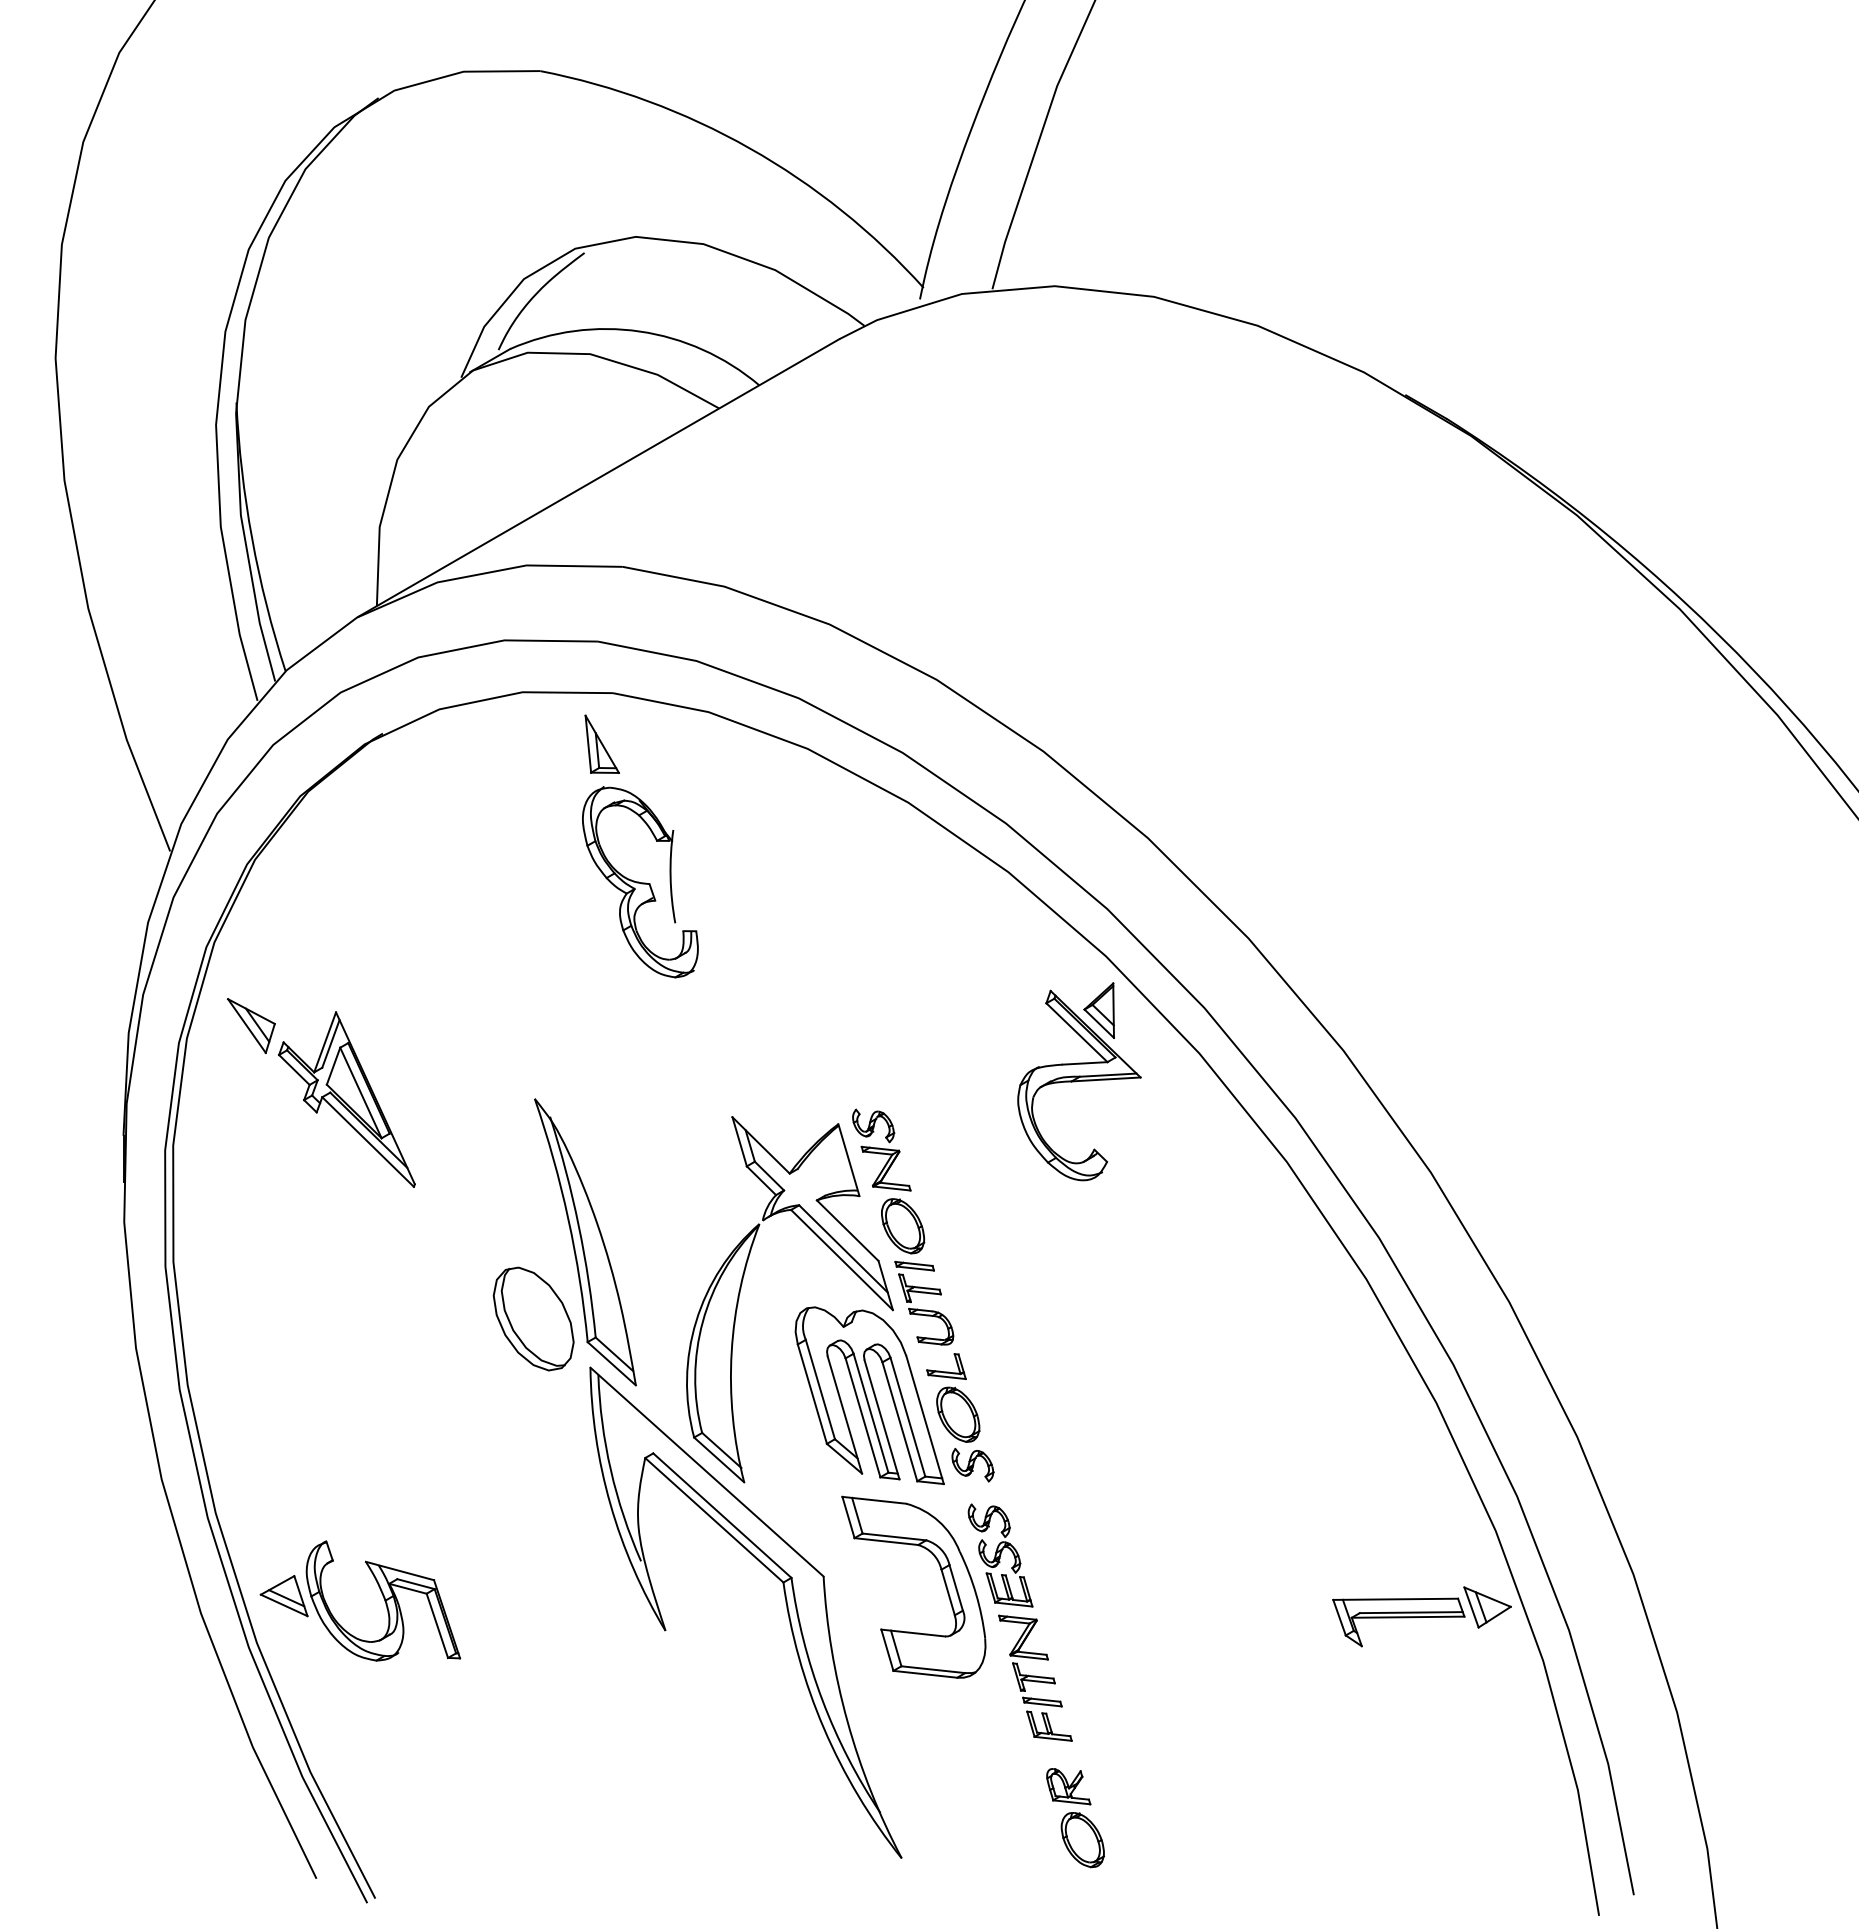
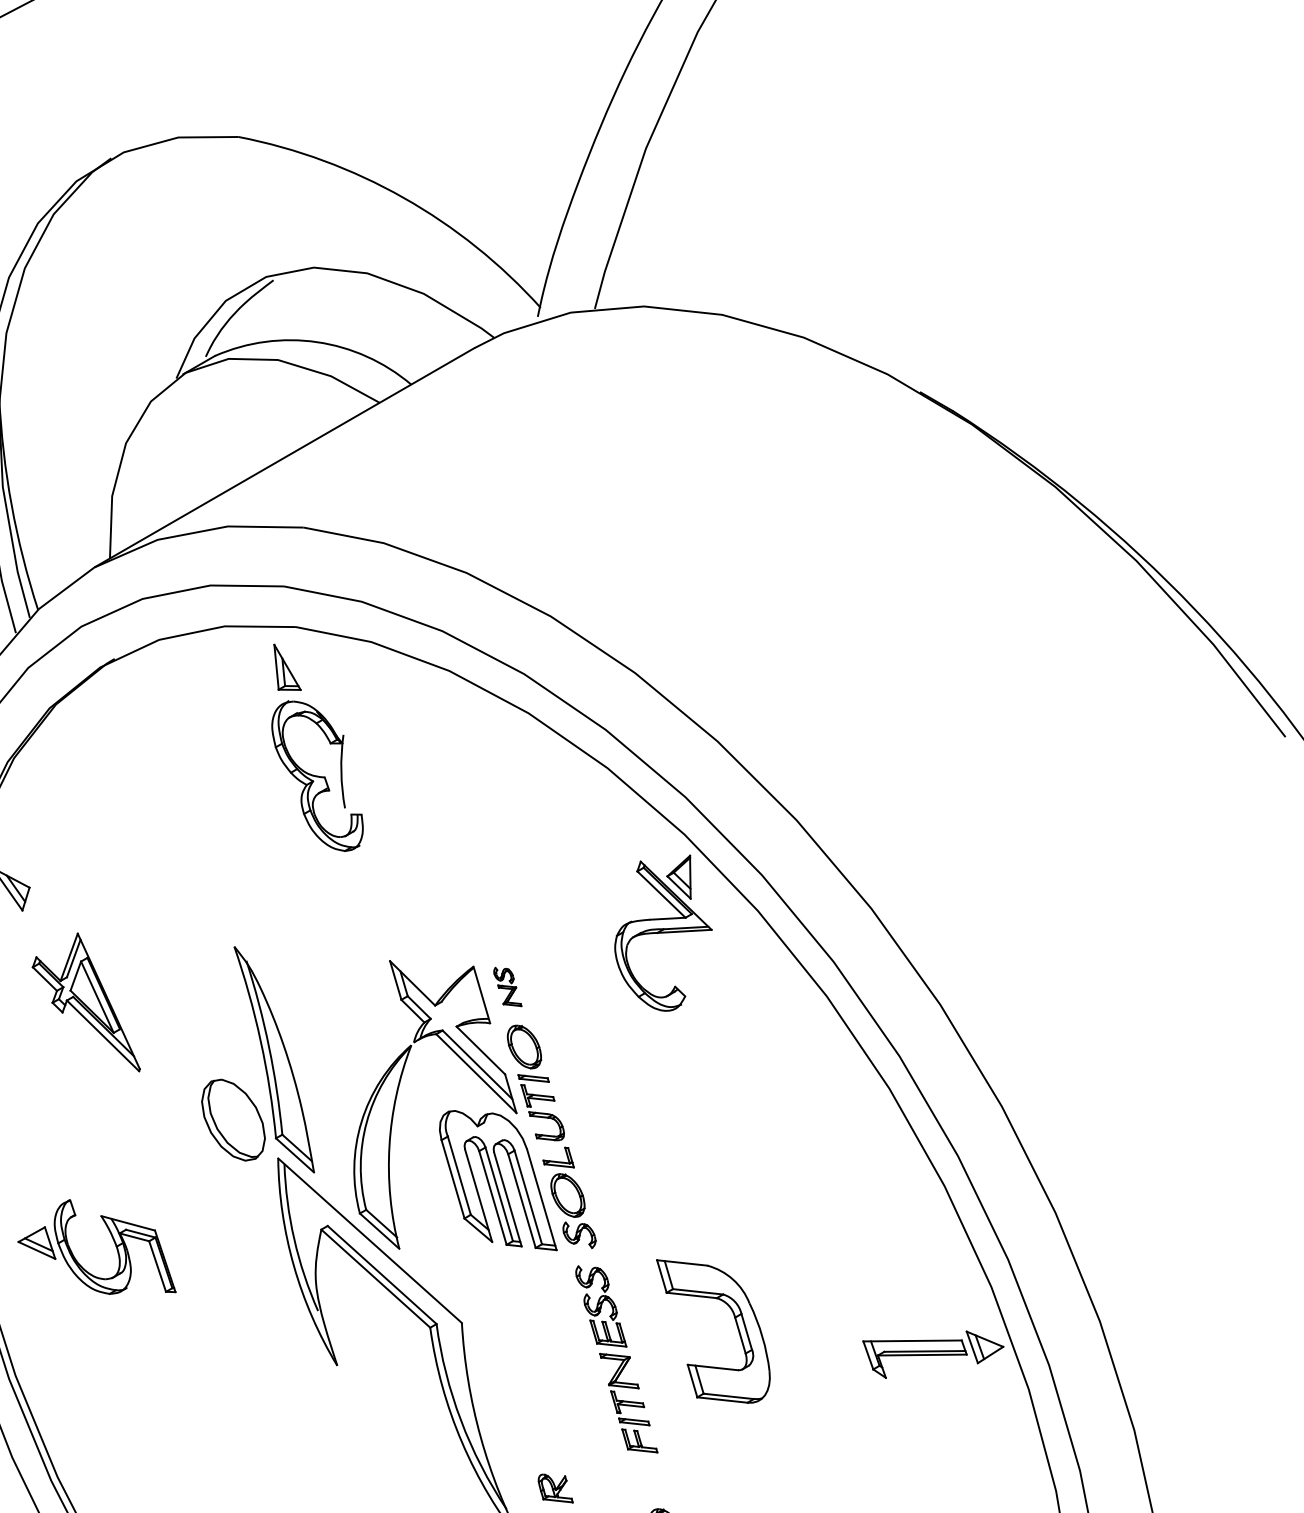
part: (346, 1099) -> (86, 1002), moved
part: (881, 1149) -> (507, 986), size x0.6
part: (942, 1577) -> (735, 1323), moved
part: (380, 1591) -> (112, 1239), moved
part: (1068, 1786) -> (555, 1488), moved

